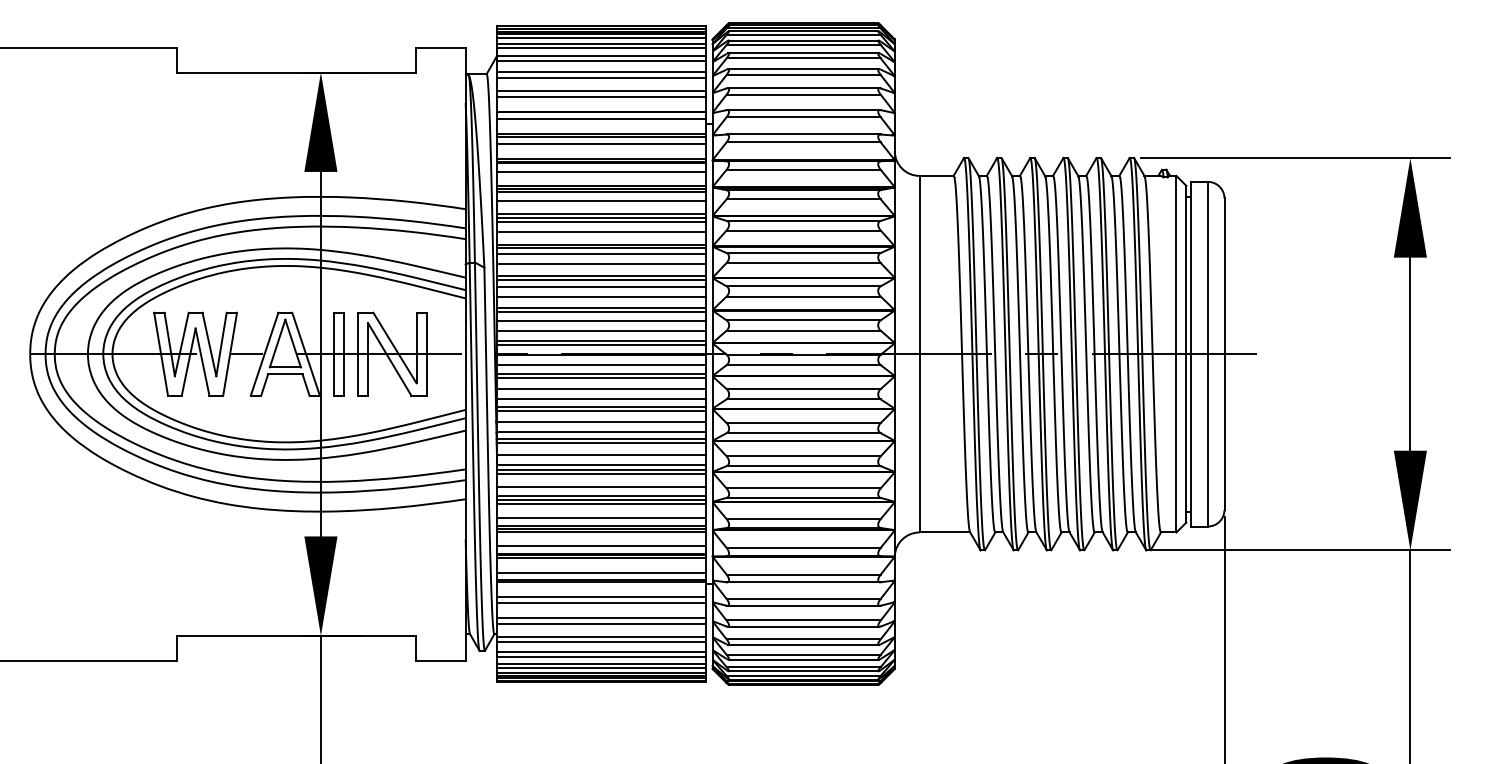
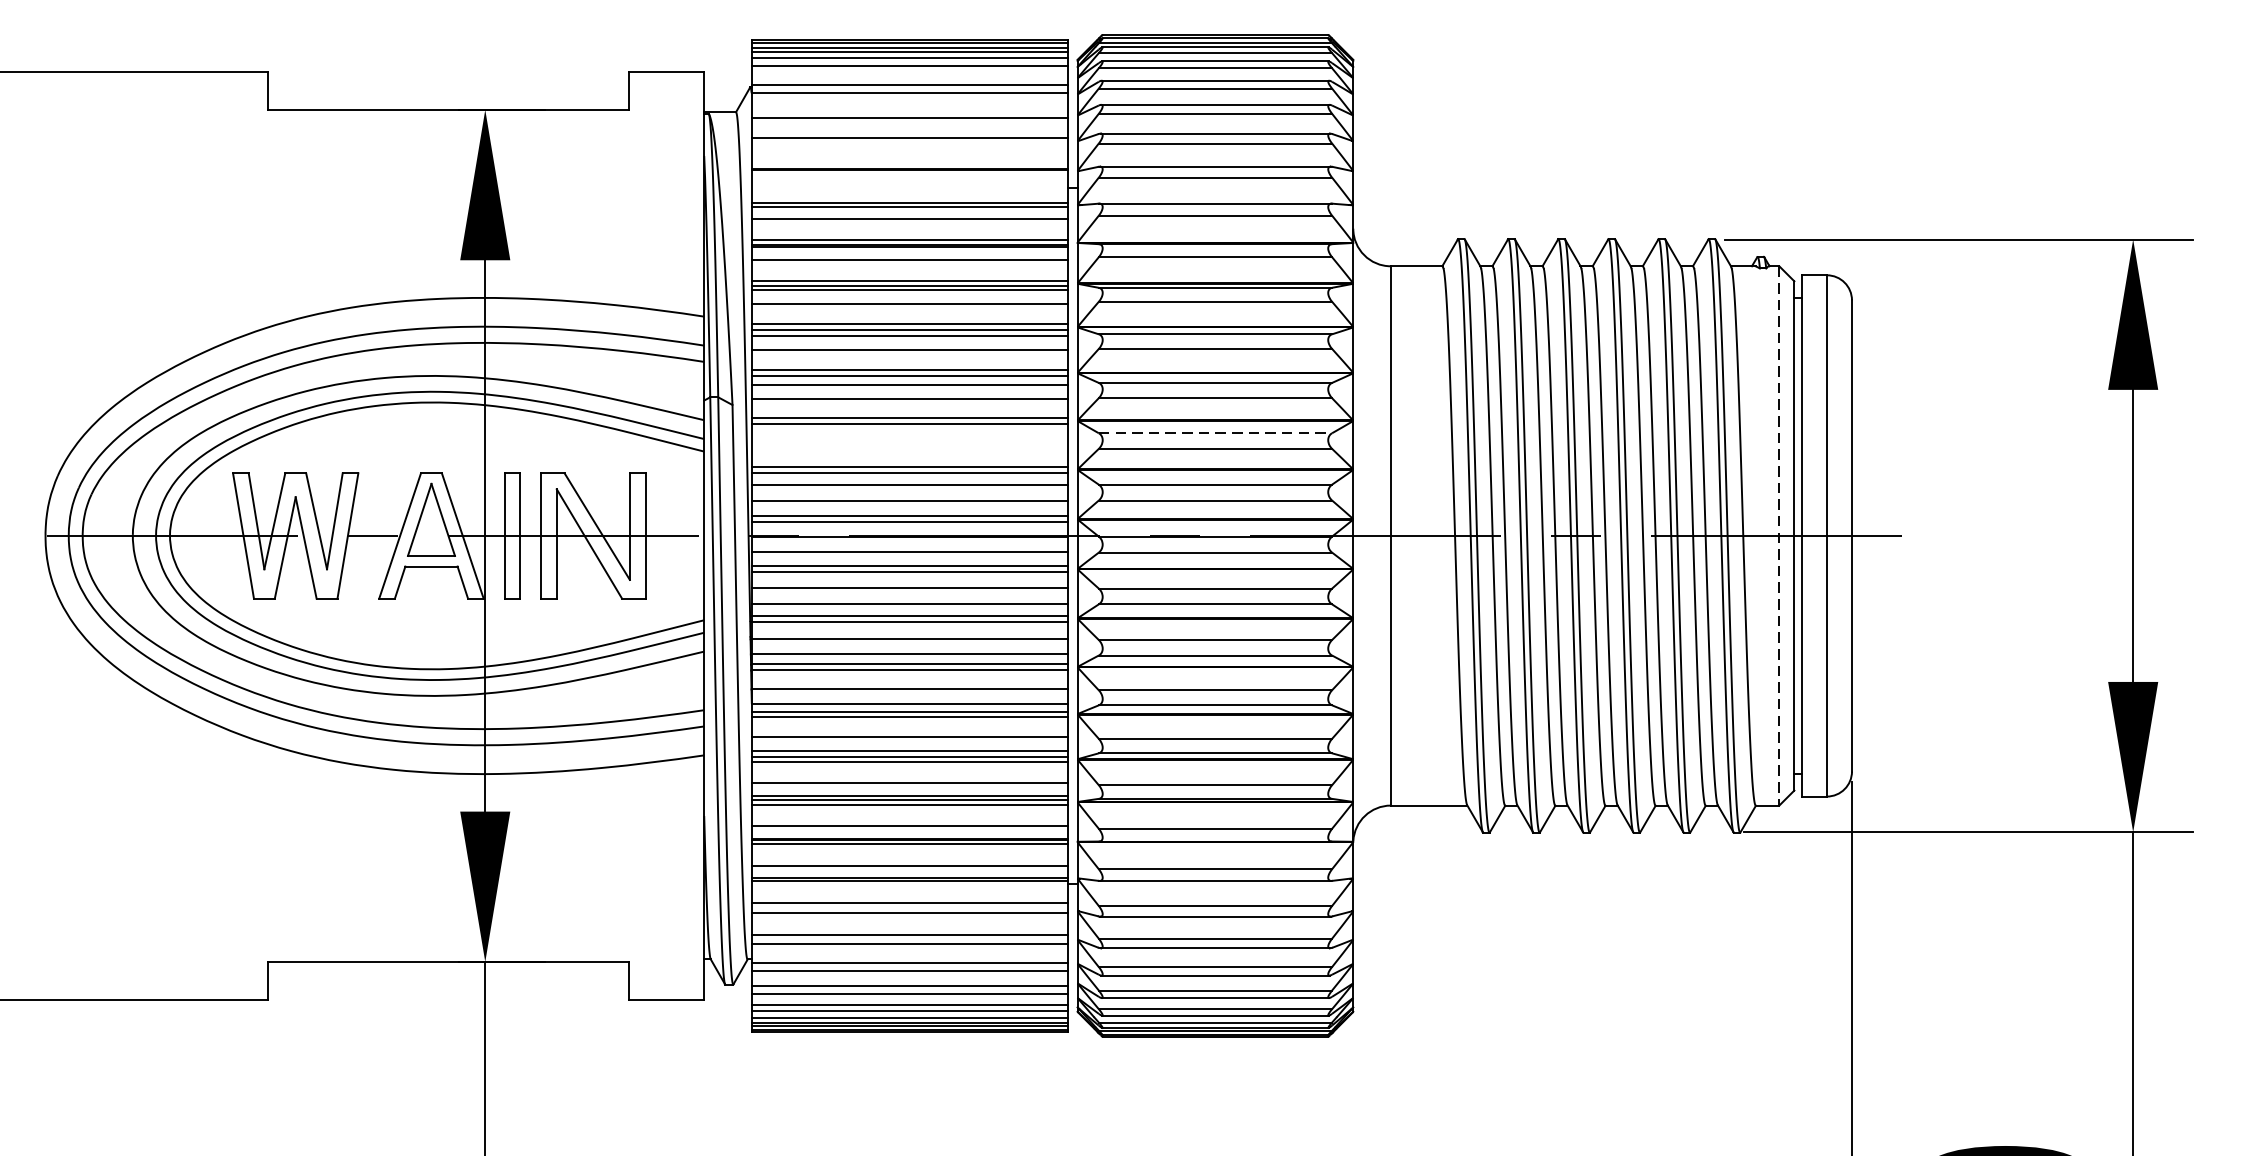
line: (601, 47) -> (909, 72), removed
line: (601, 72) -> (909, 109), removed
line: (601, 97) -> (909, 147), removed
line: (601, 119) -> (909, 180), removed
line: (804, 286) -> (1216, 433), solid -> dashed
line: (601, 287) -> (909, 435), removed
line: (601, 297) -> (909, 450), removed
line: (1176, 354) -> (1779, 536), solid -> dashed

